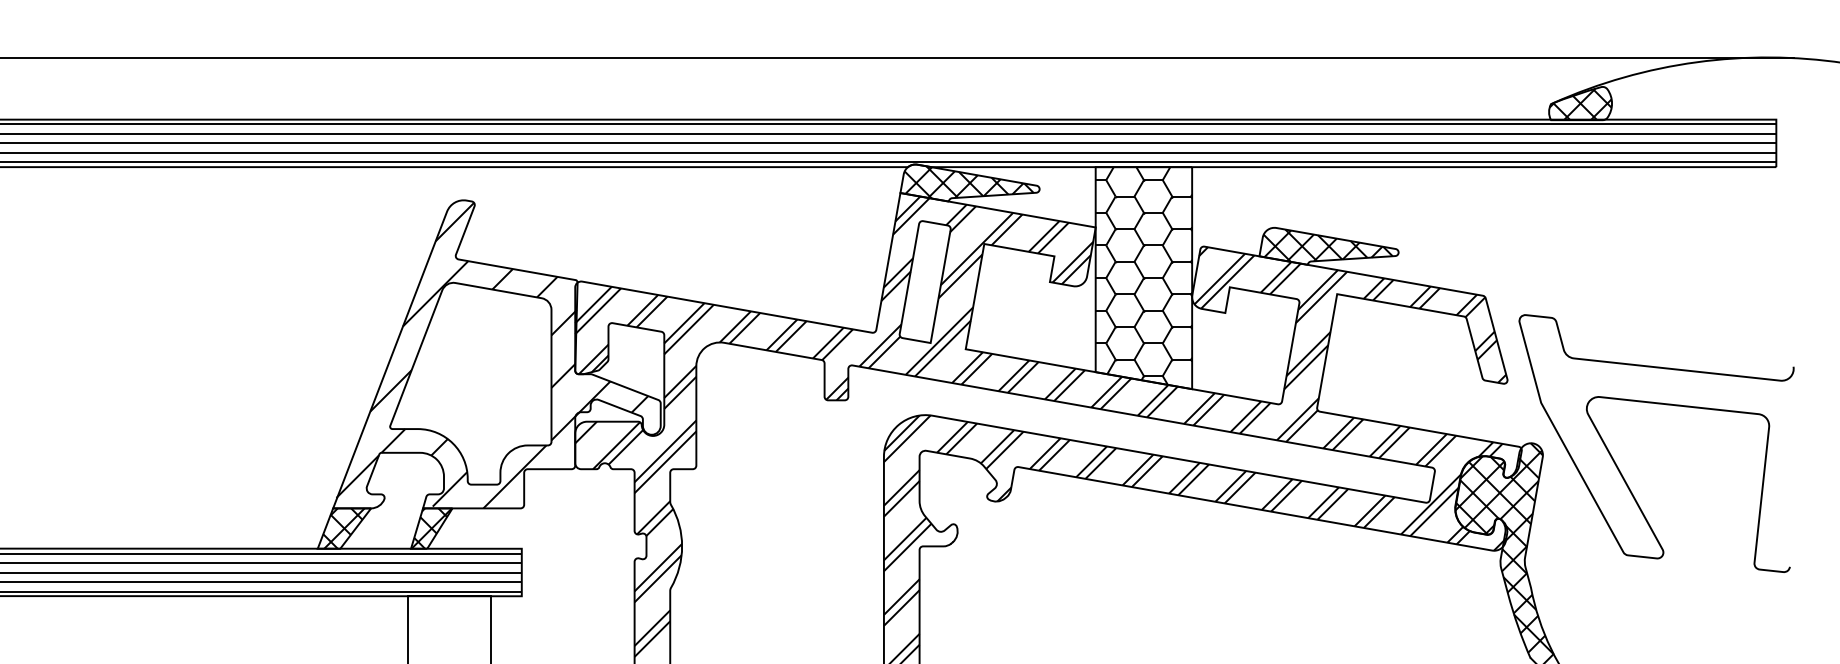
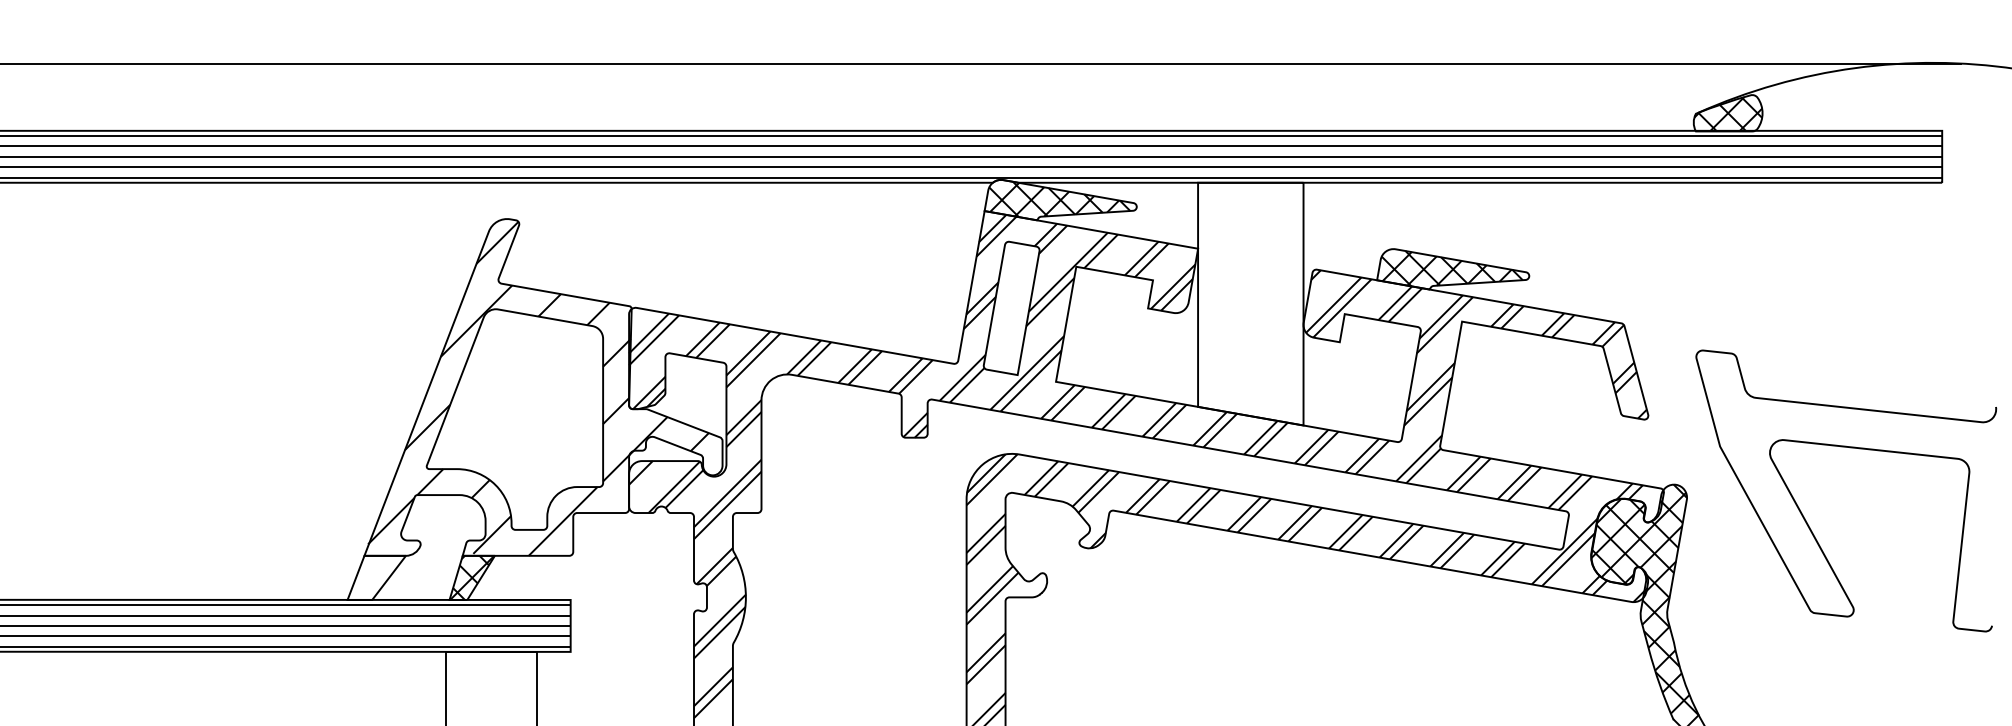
hatch: (1143, 275) -> (1250, 301), removed
curve: (1660, 404) -> (1850, 448), moved
hatch: (343, 528) -> (375, 577), removed

